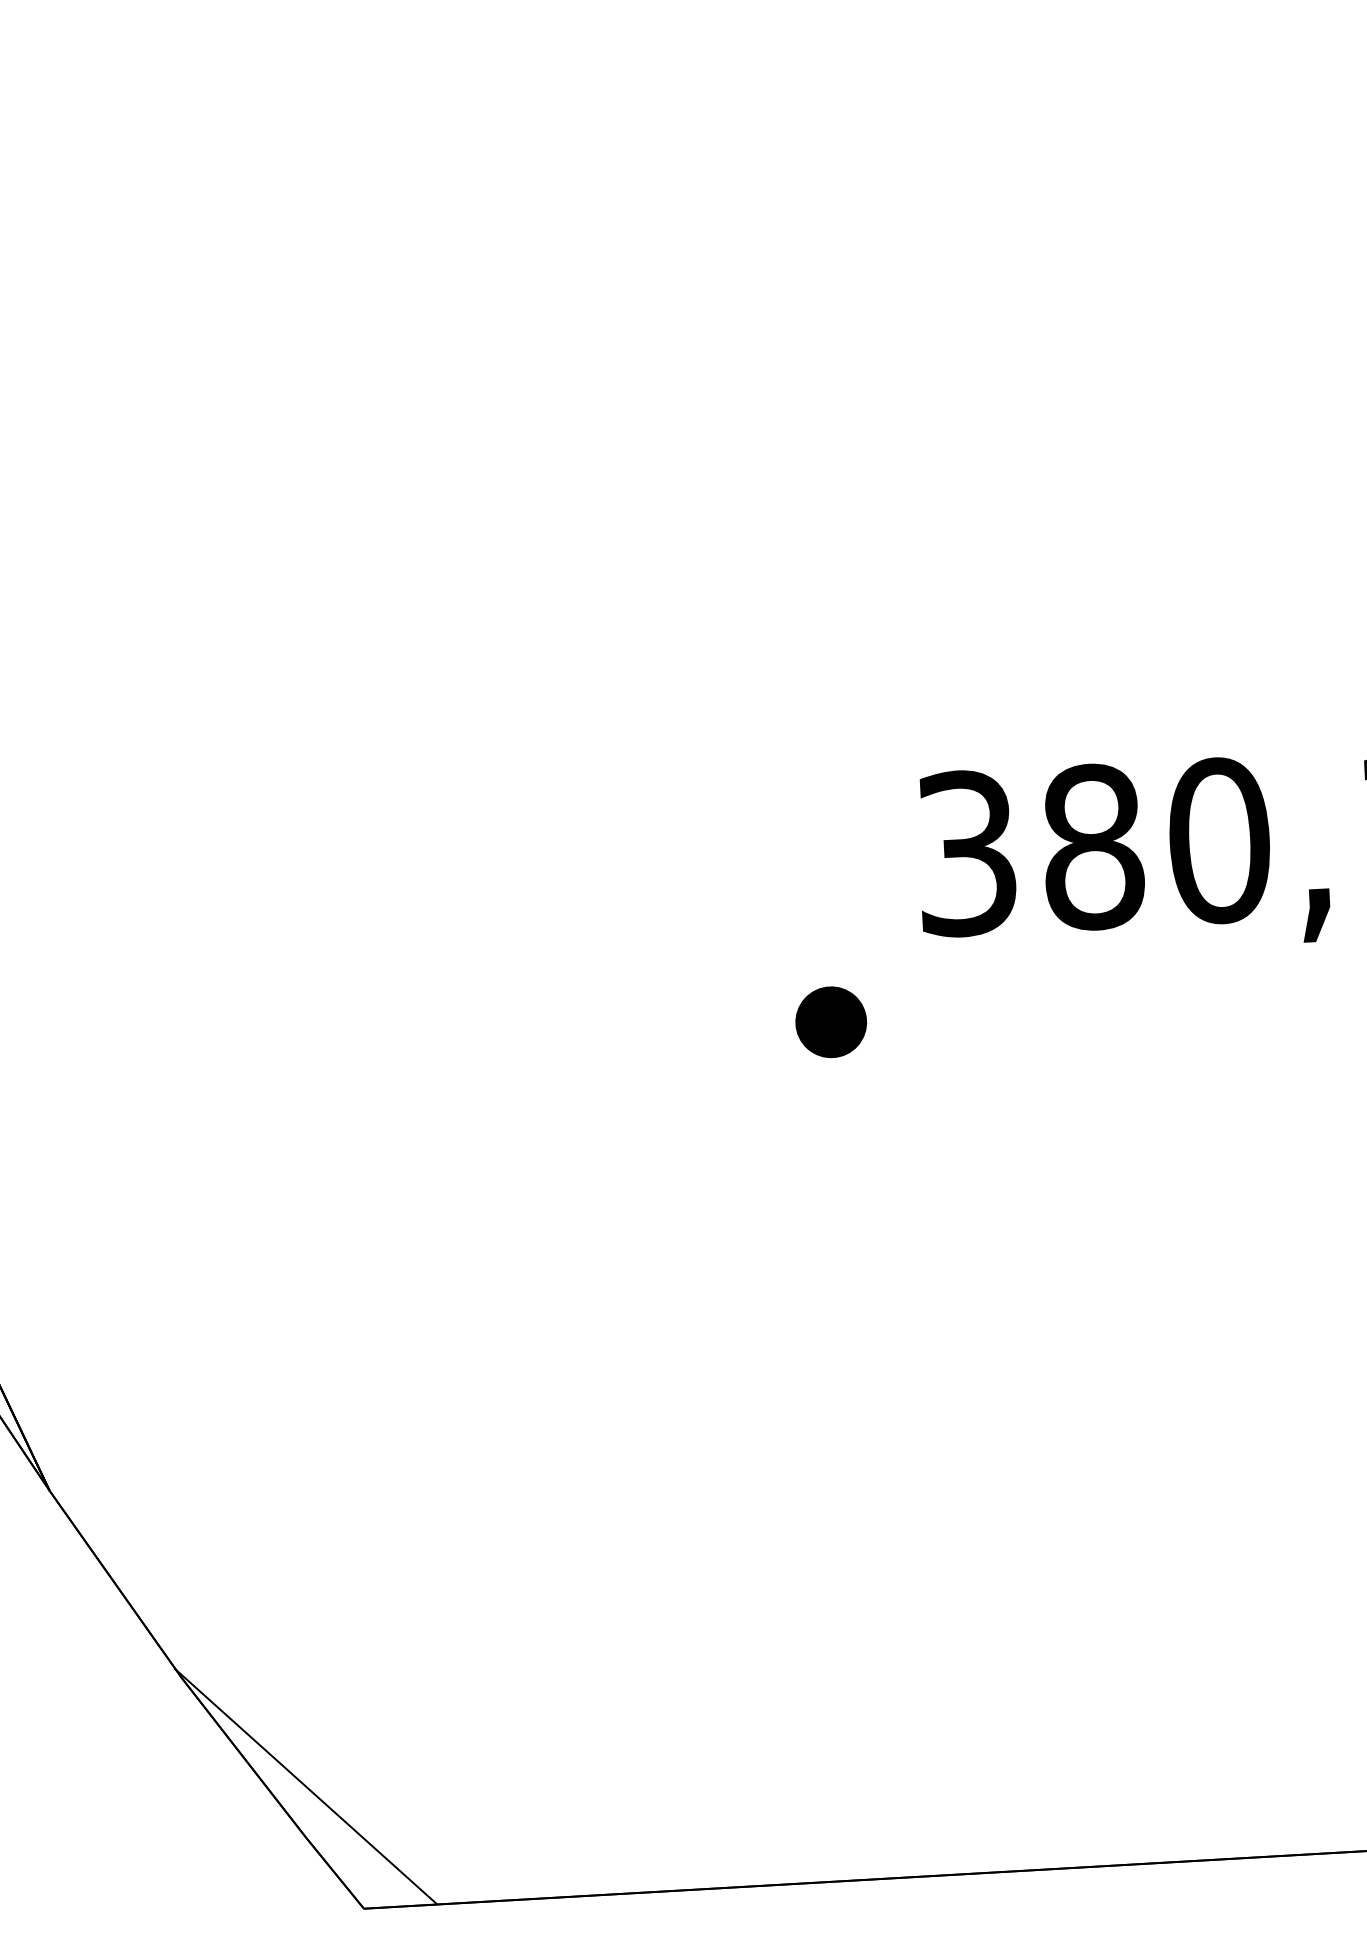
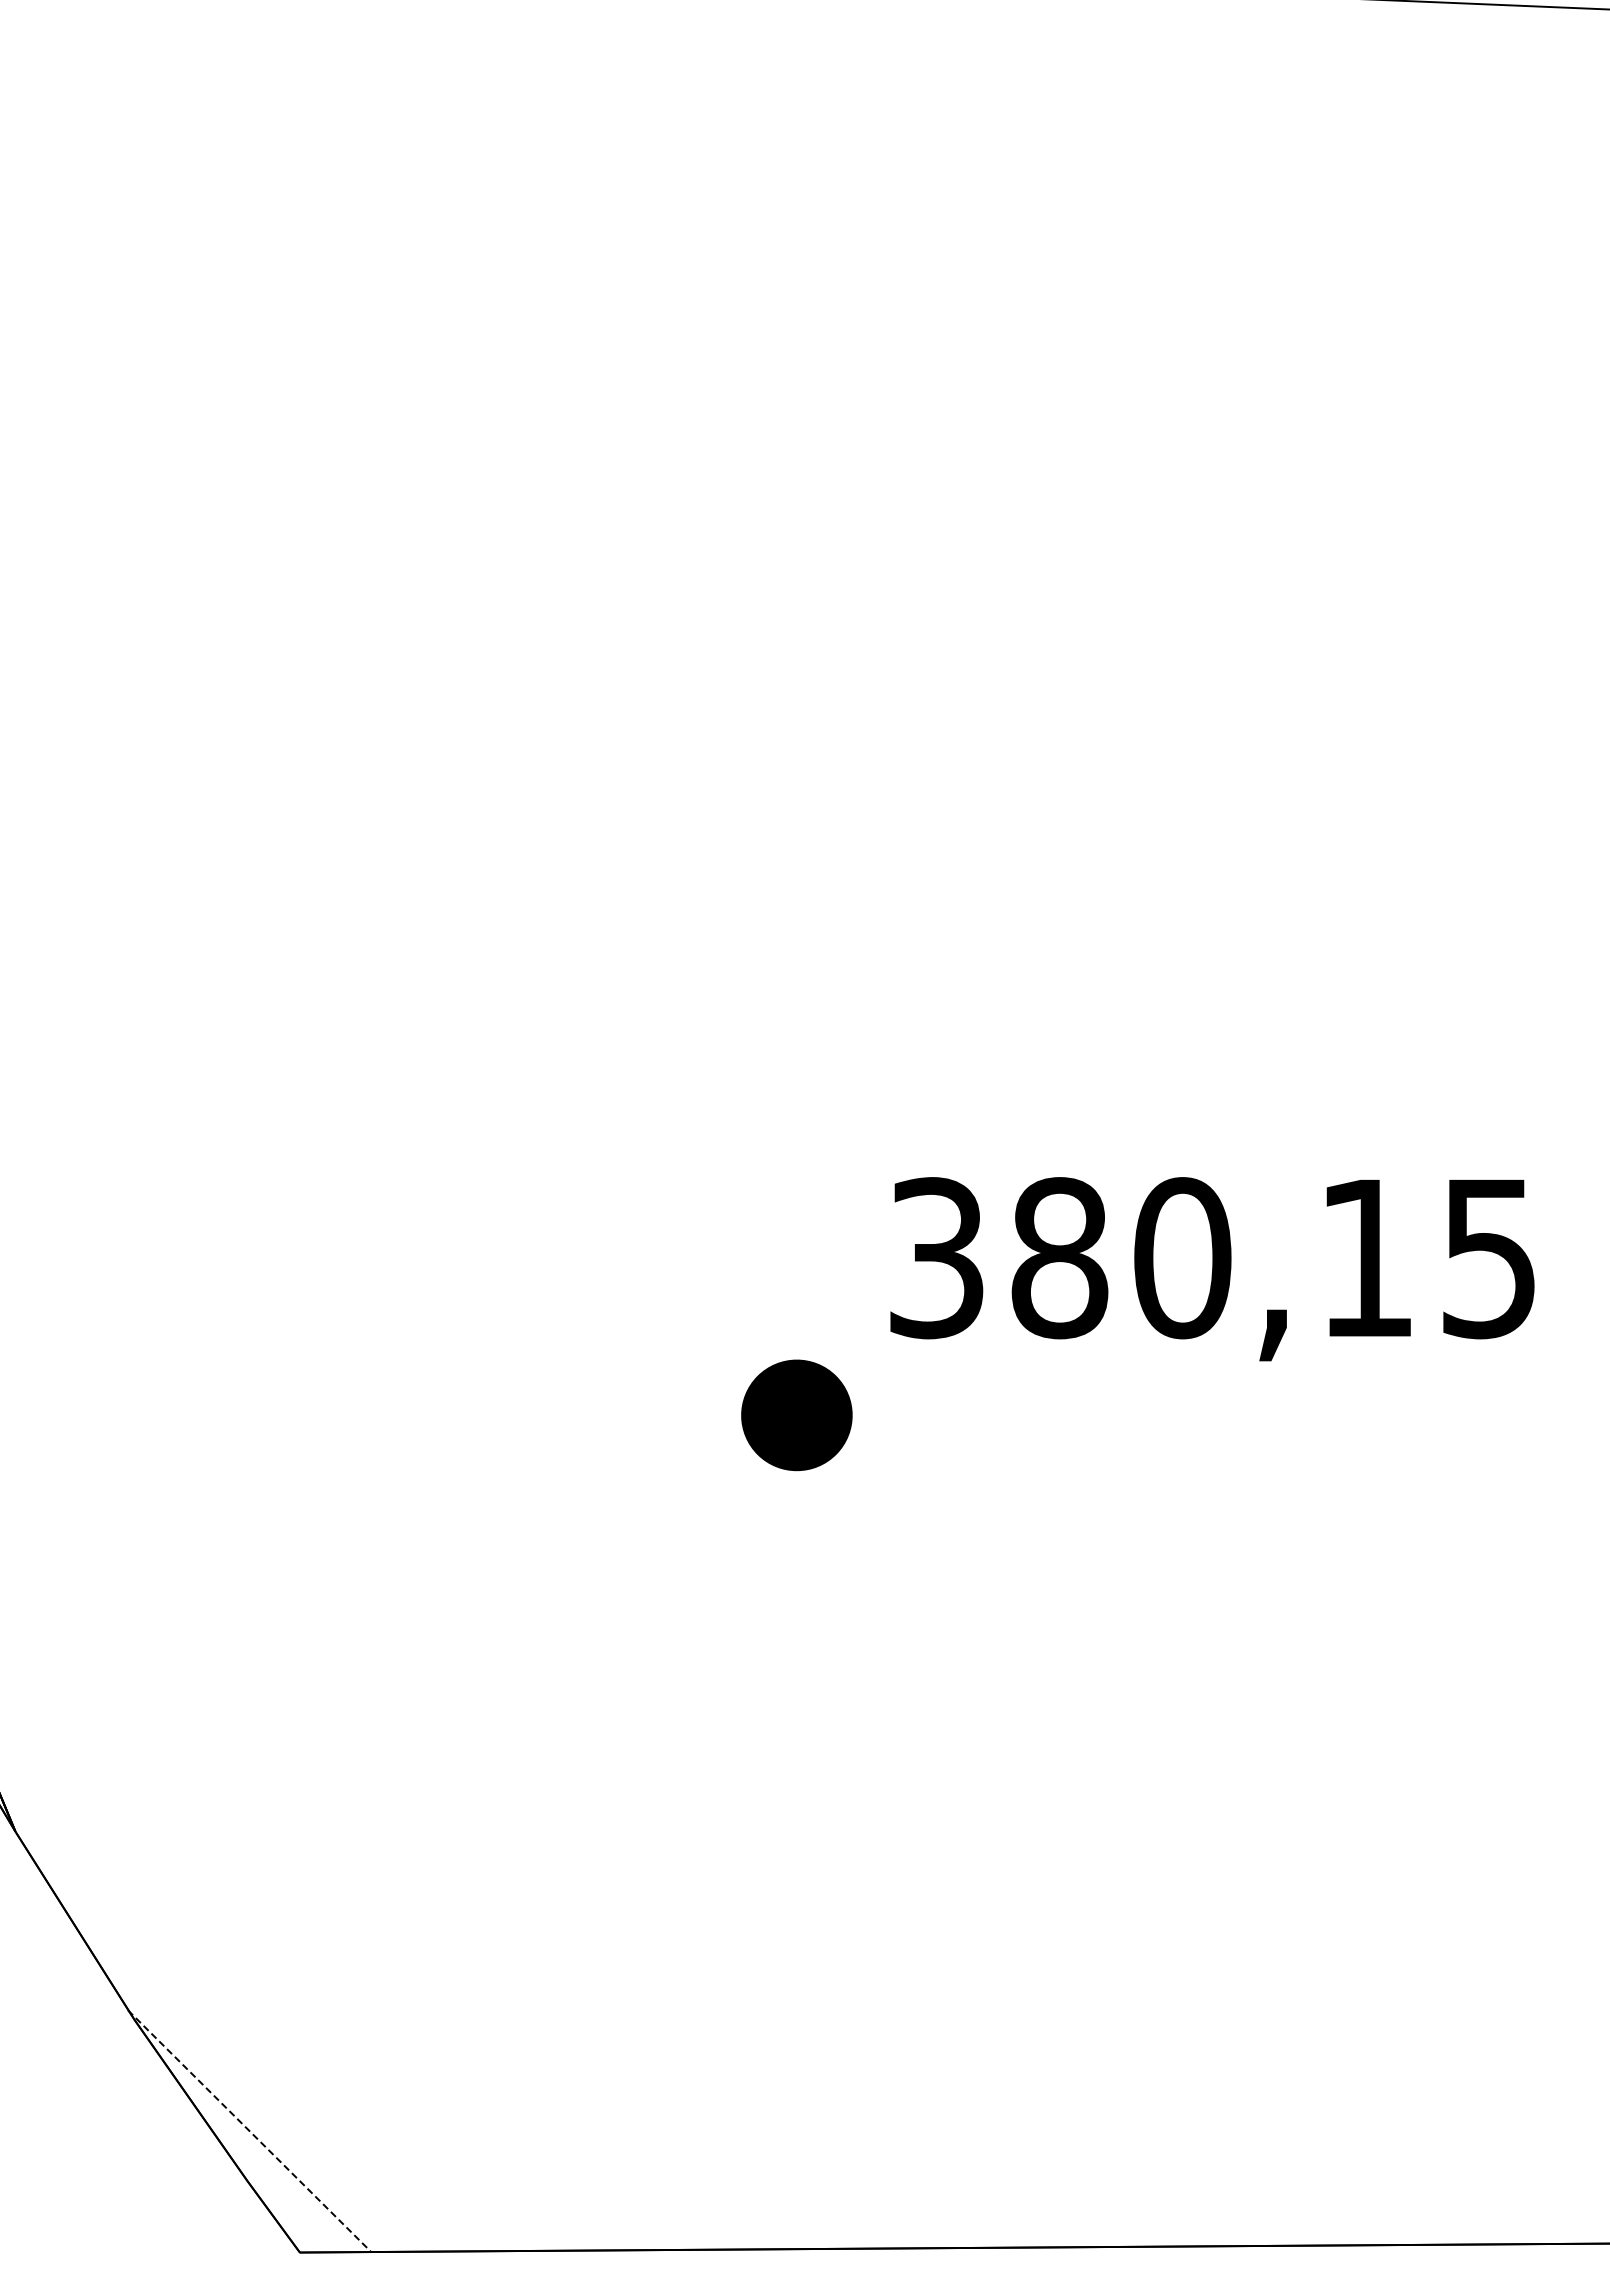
part: (830, 1021) -> (796, 1414), size x1.6
line: (306, 1786) -> (250, 2131), solid -> dashed

